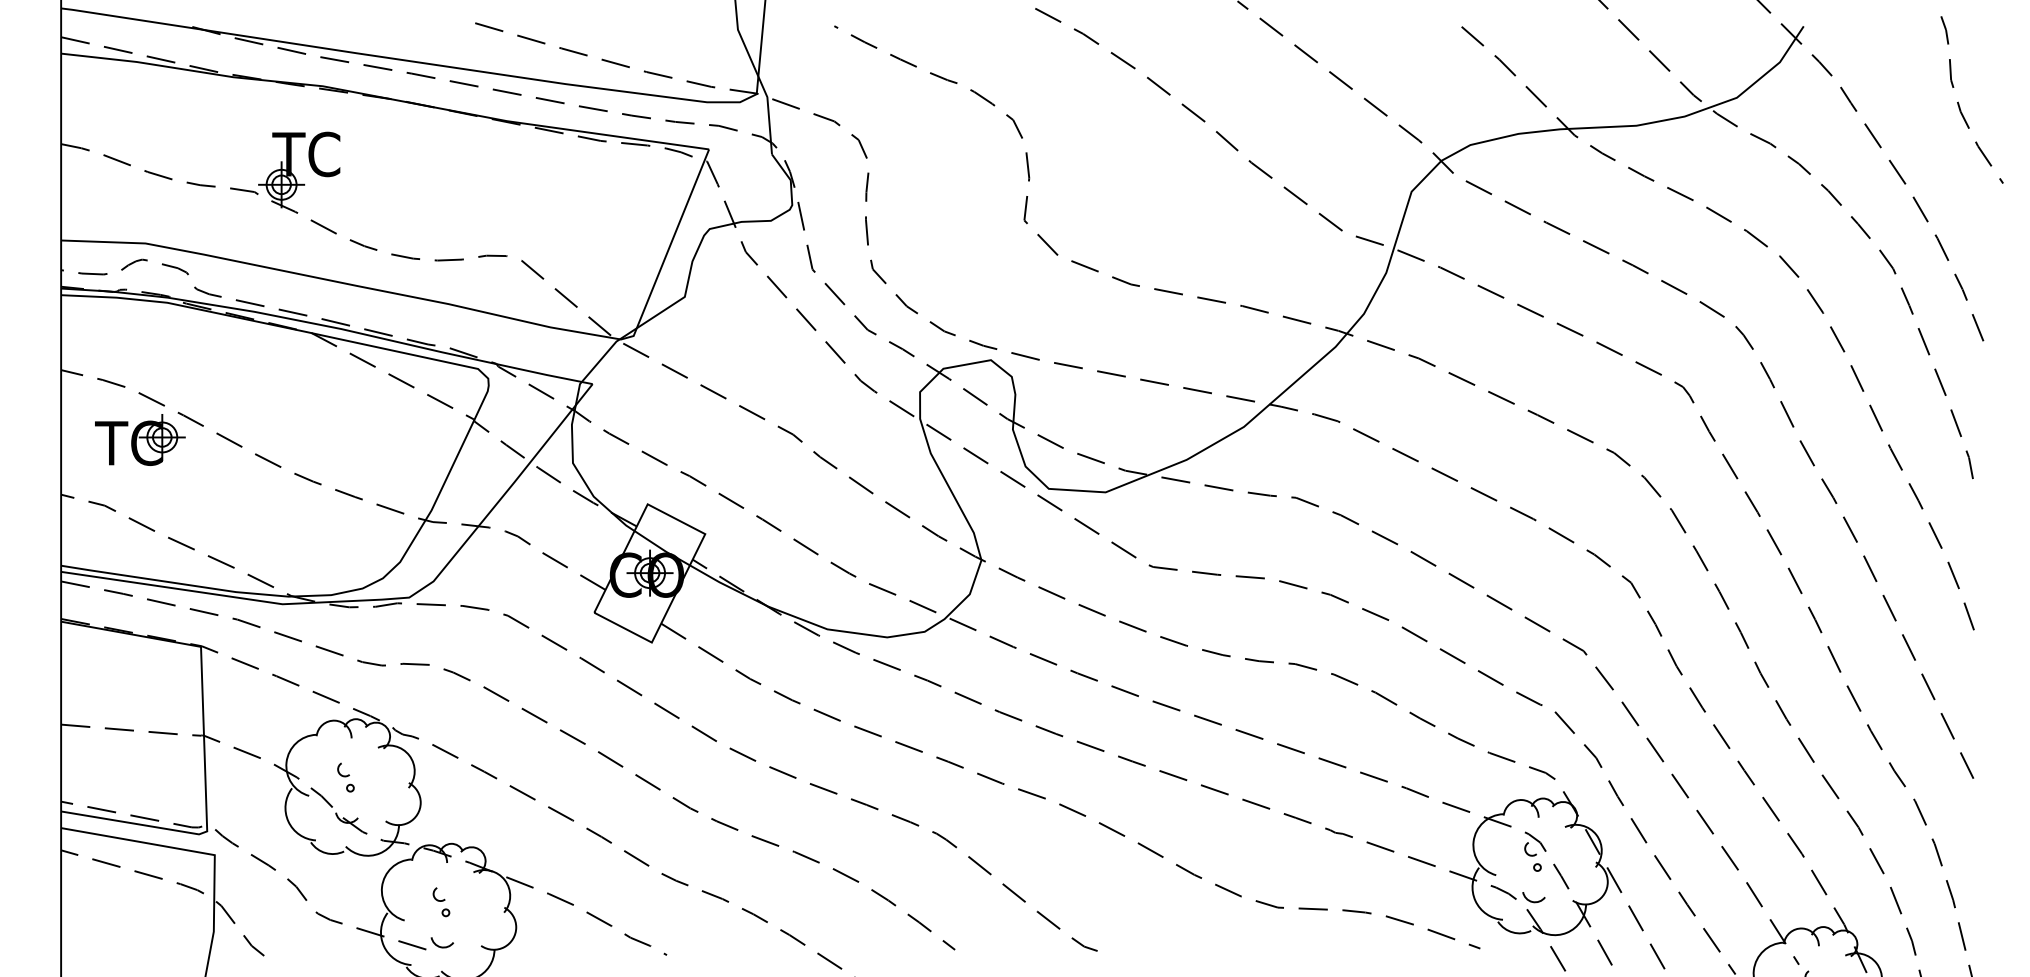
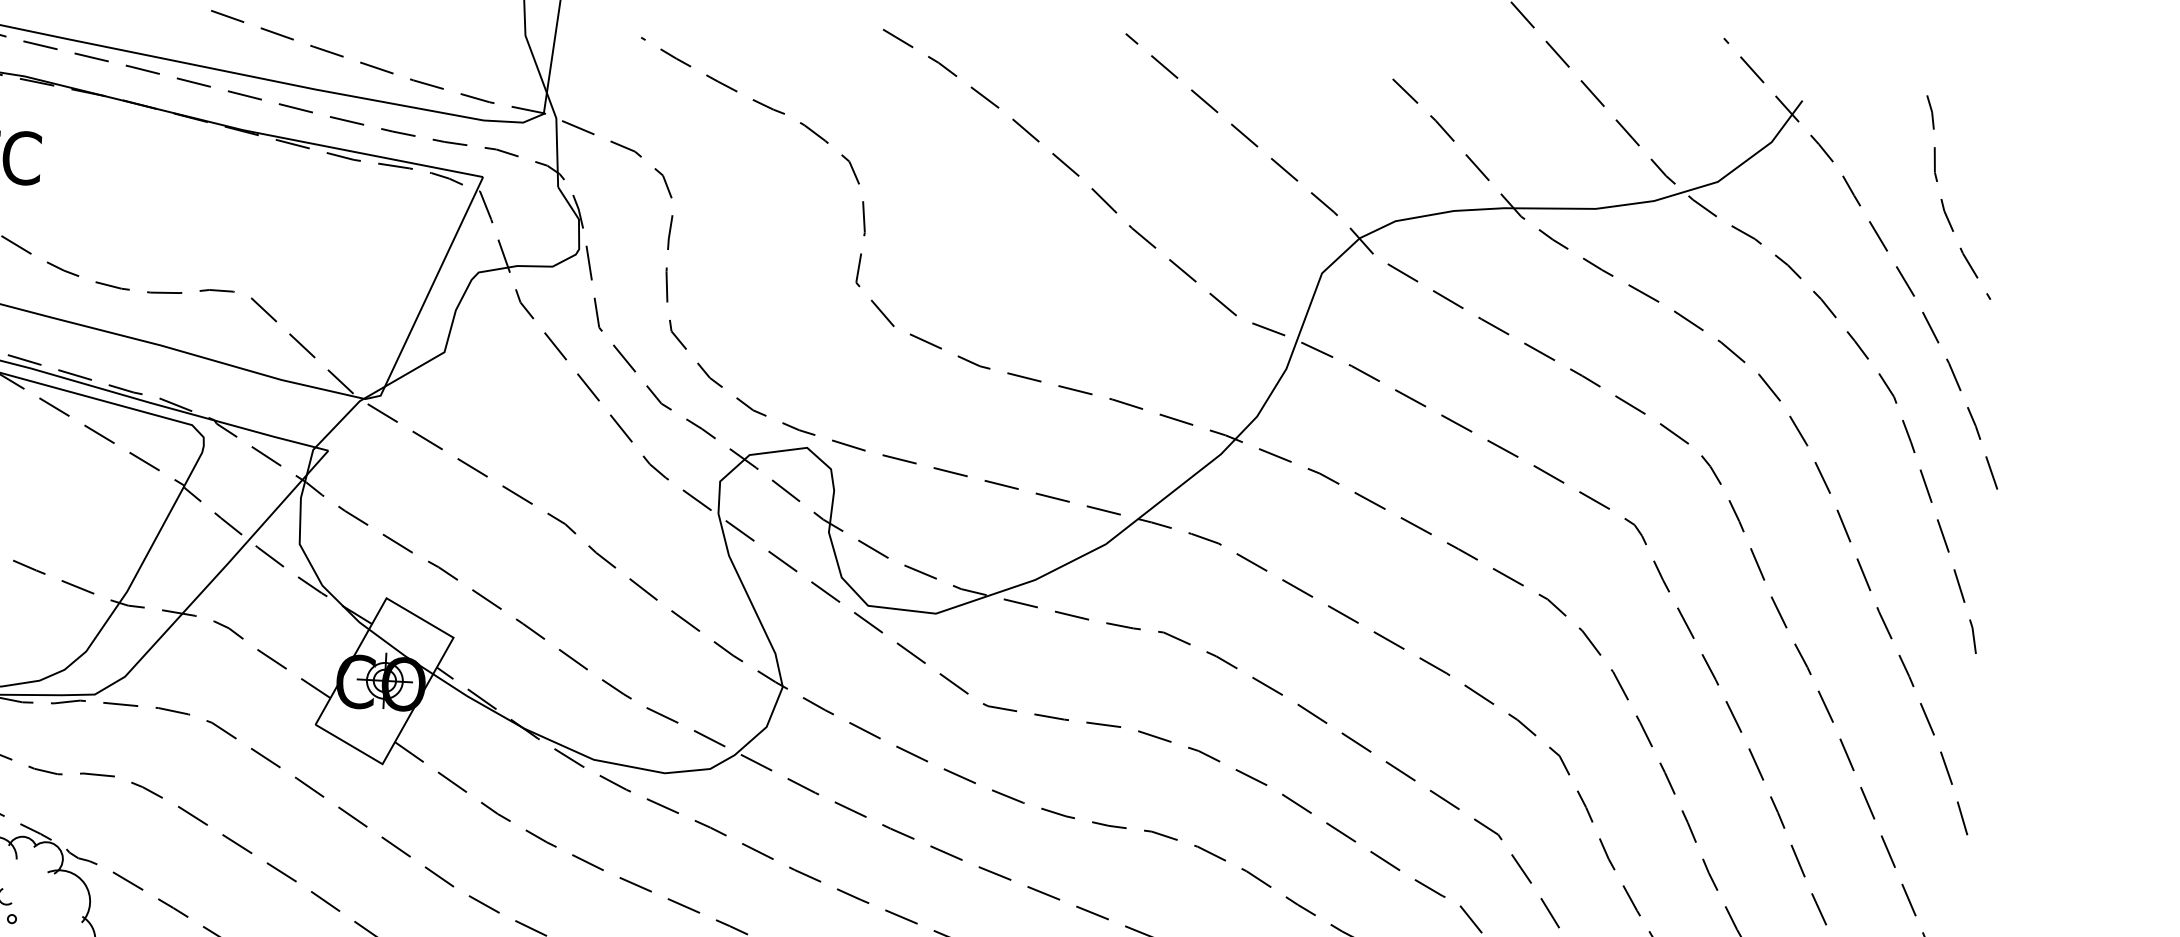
curve: (1959, 103) -> (1943, 200), moved

